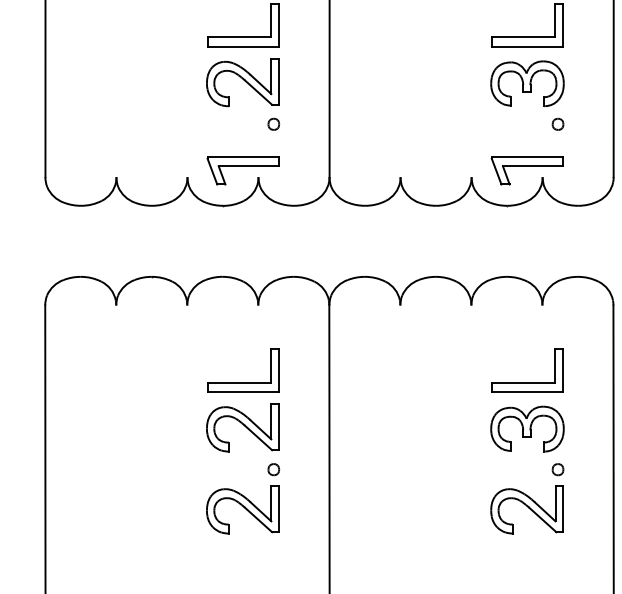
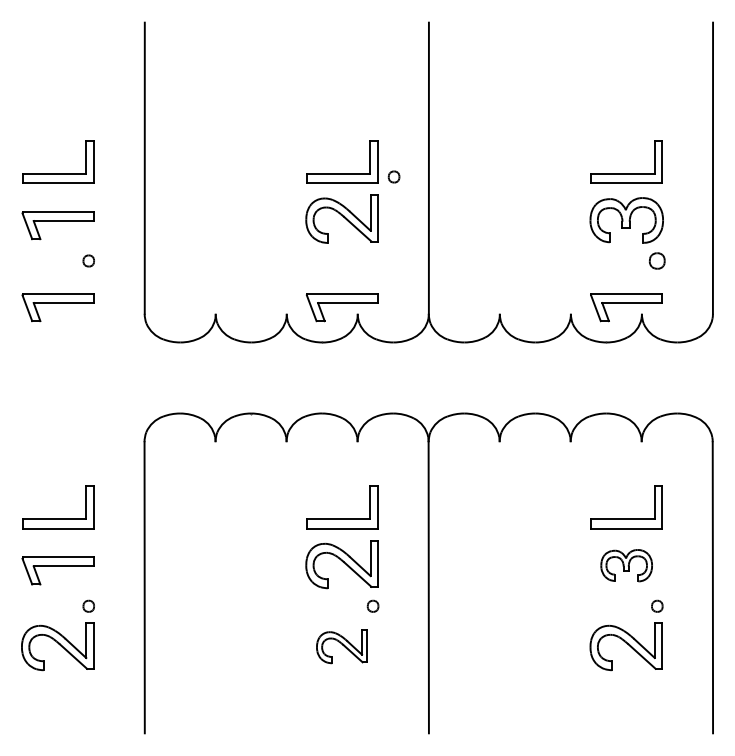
part: (273, 123) -> (393, 176), moved
part: (558, 123) -> (657, 260), size x1.4
part: (527, 428) -> (626, 565), size x0.7
part: (242, 509) -> (341, 646), size x0.7

